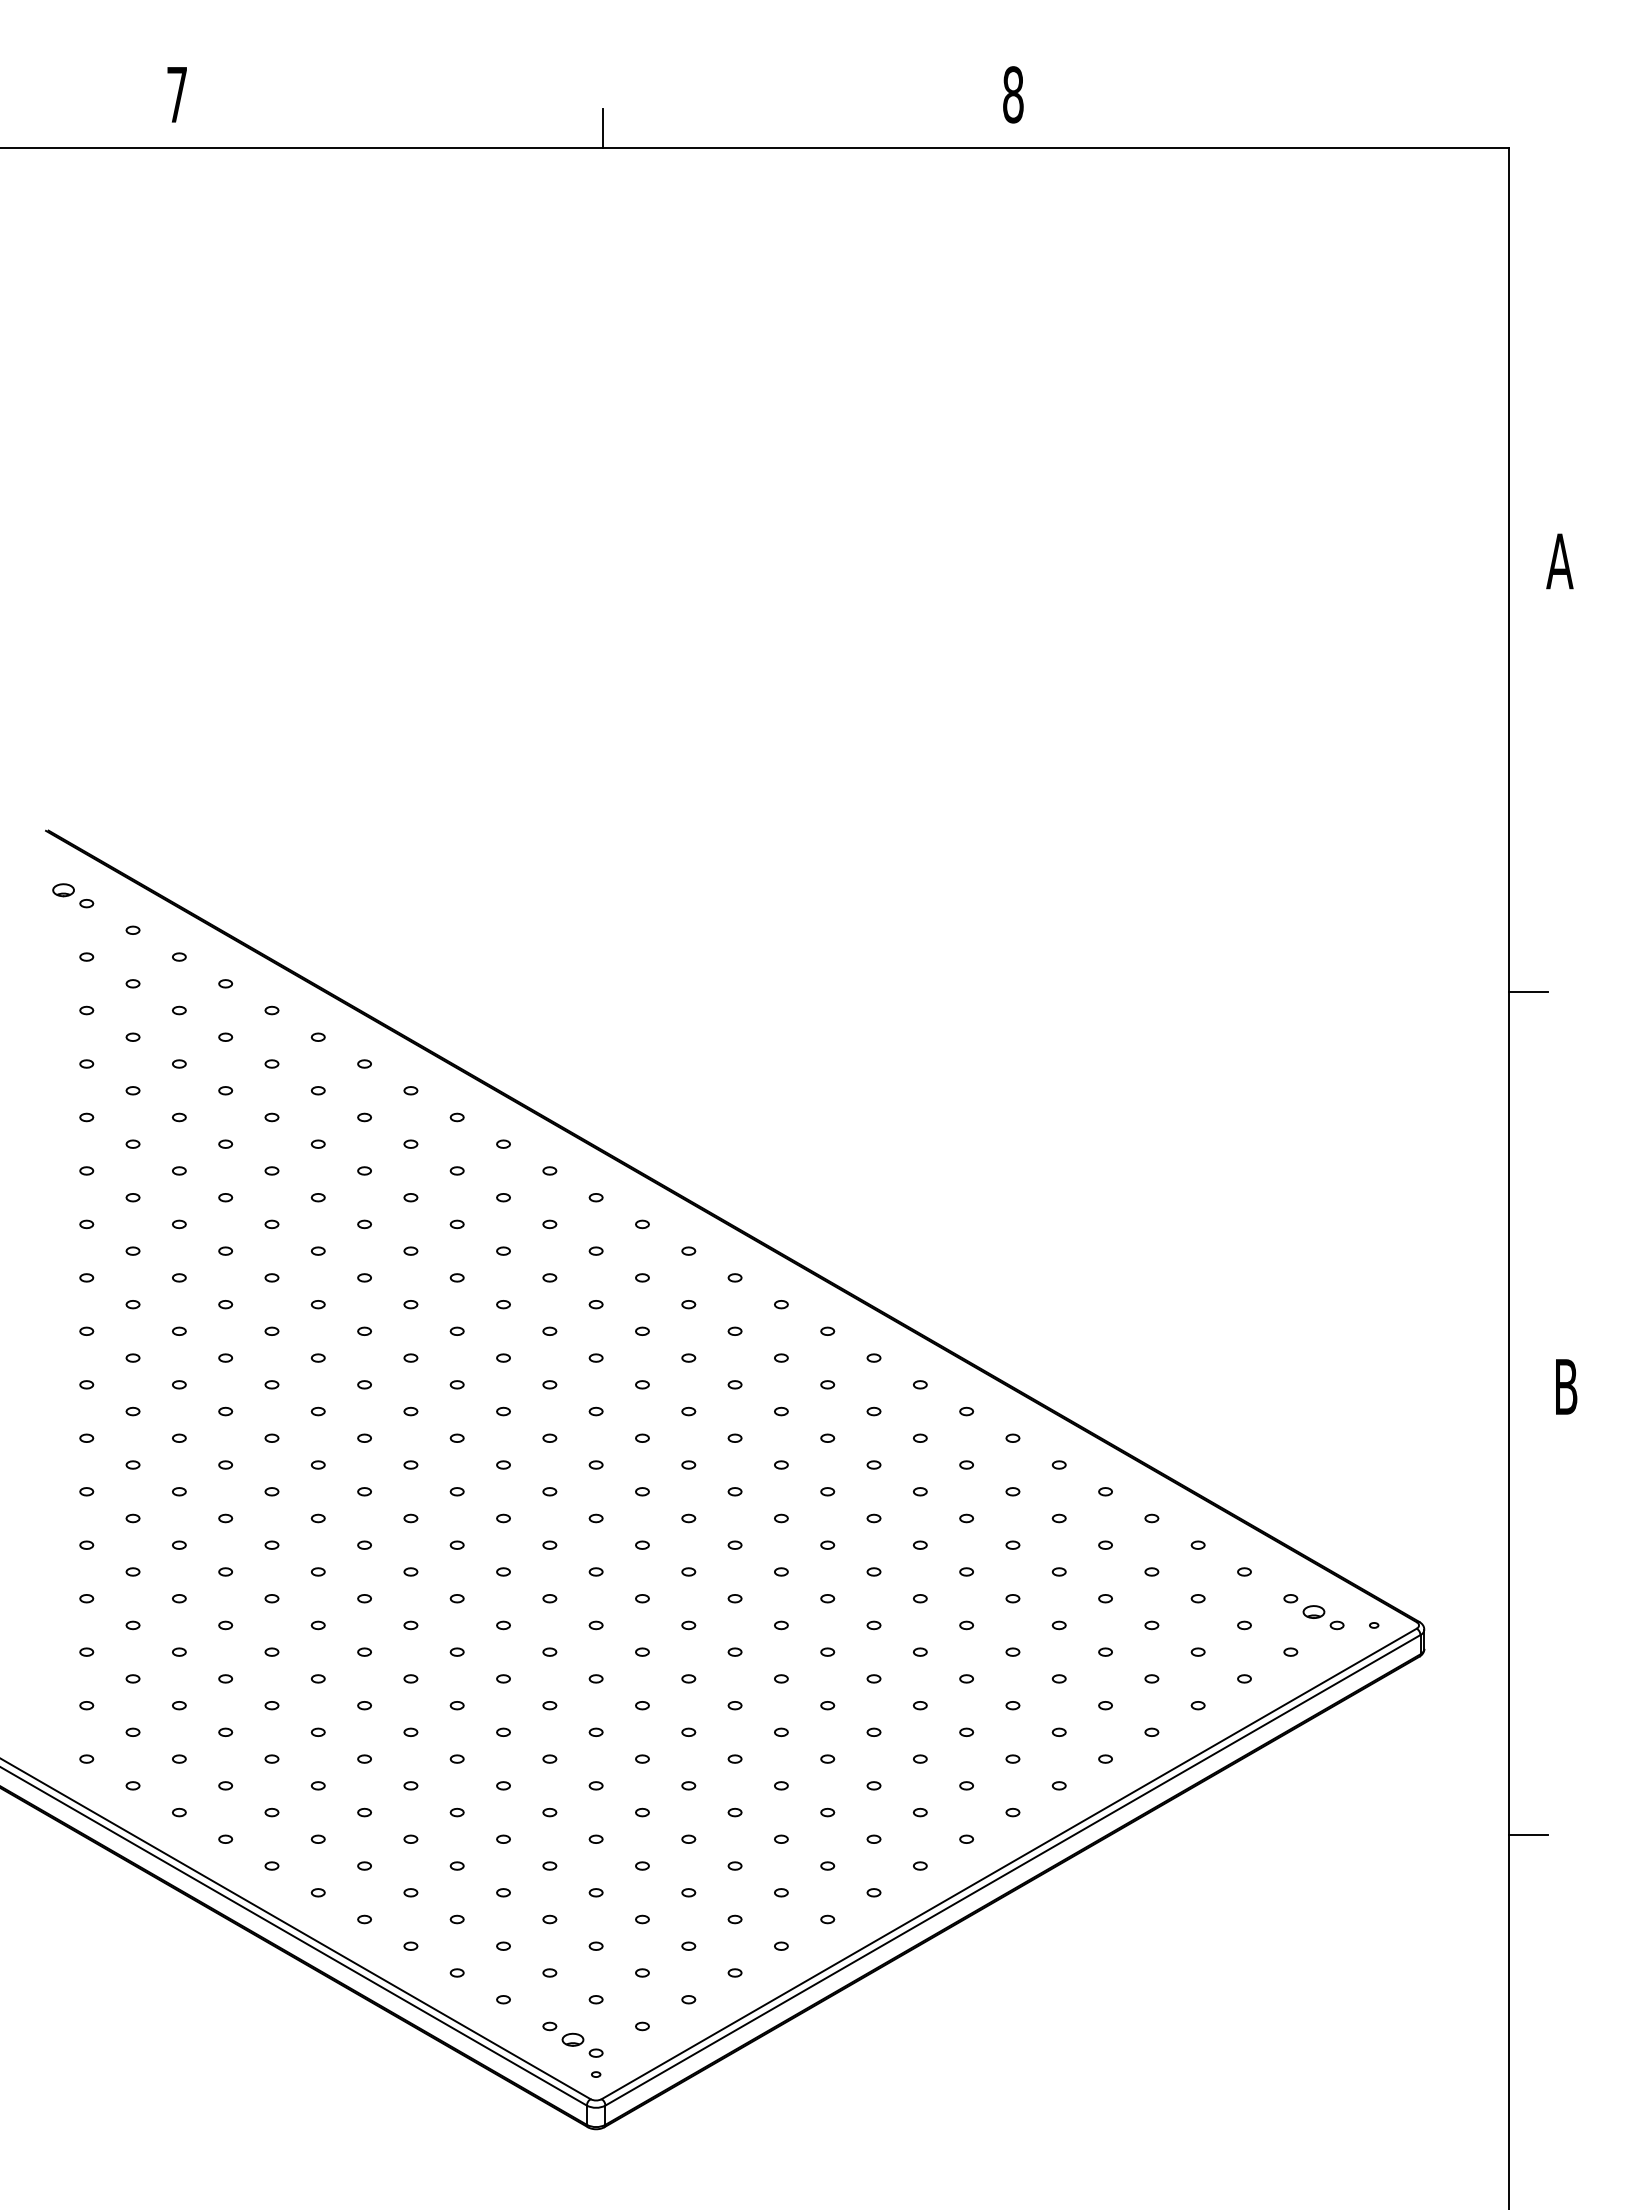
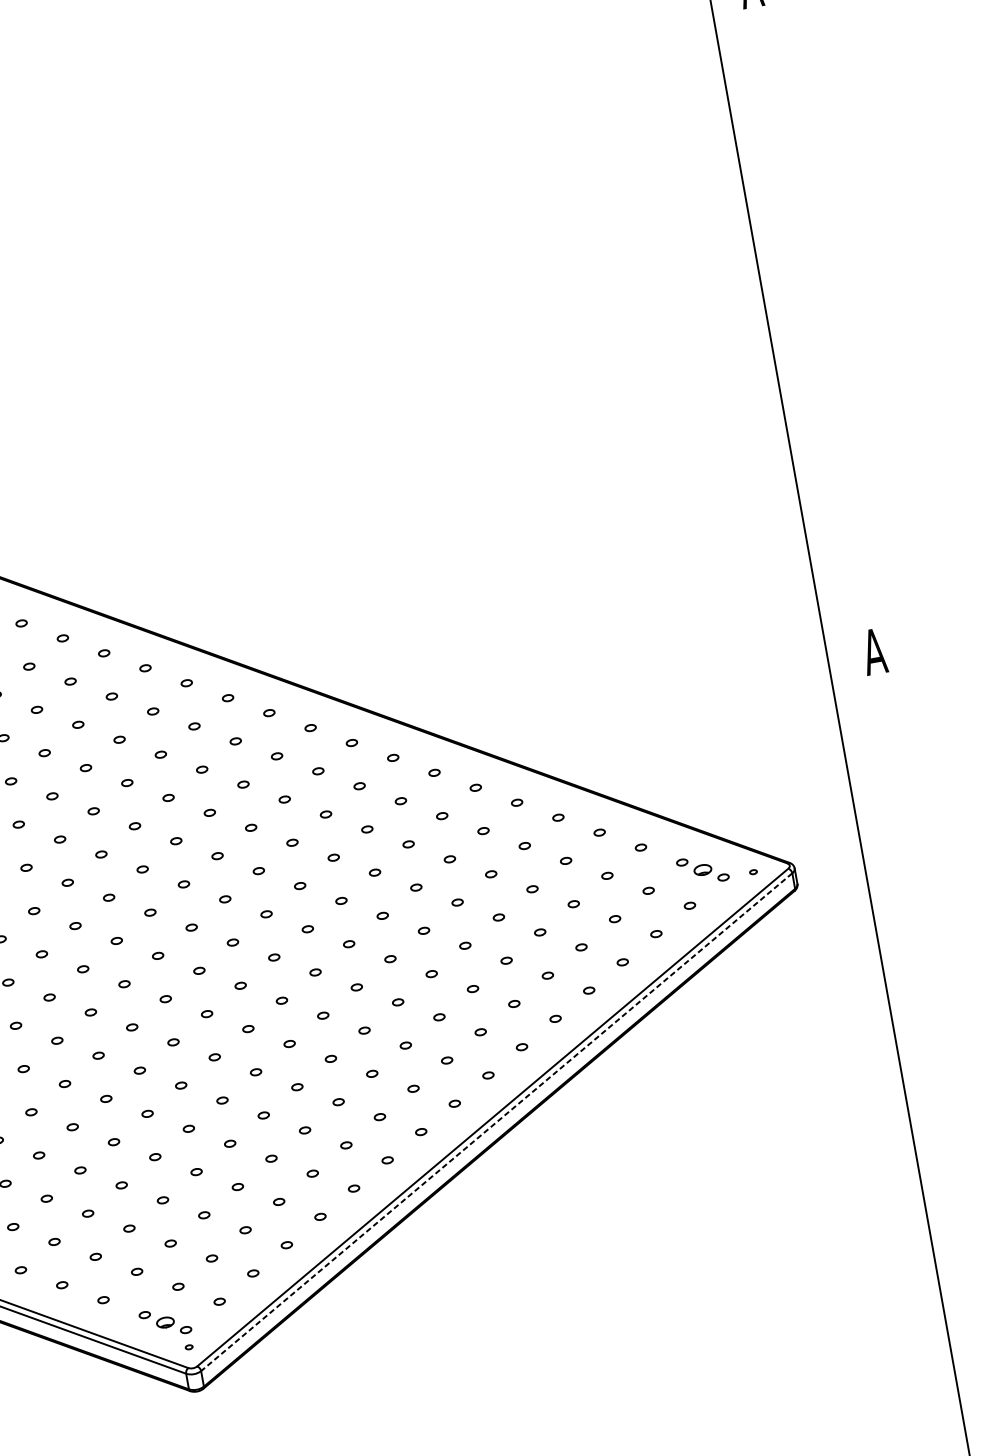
line: (1528, 991) -> (786, 337), removed
text: (1565, 1386) -> (873, 651), B -> A
line: (1528, 1835) -> (908, 1019), removed
line: (1012, 1870) -> (496, 1122), solid -> dashed

